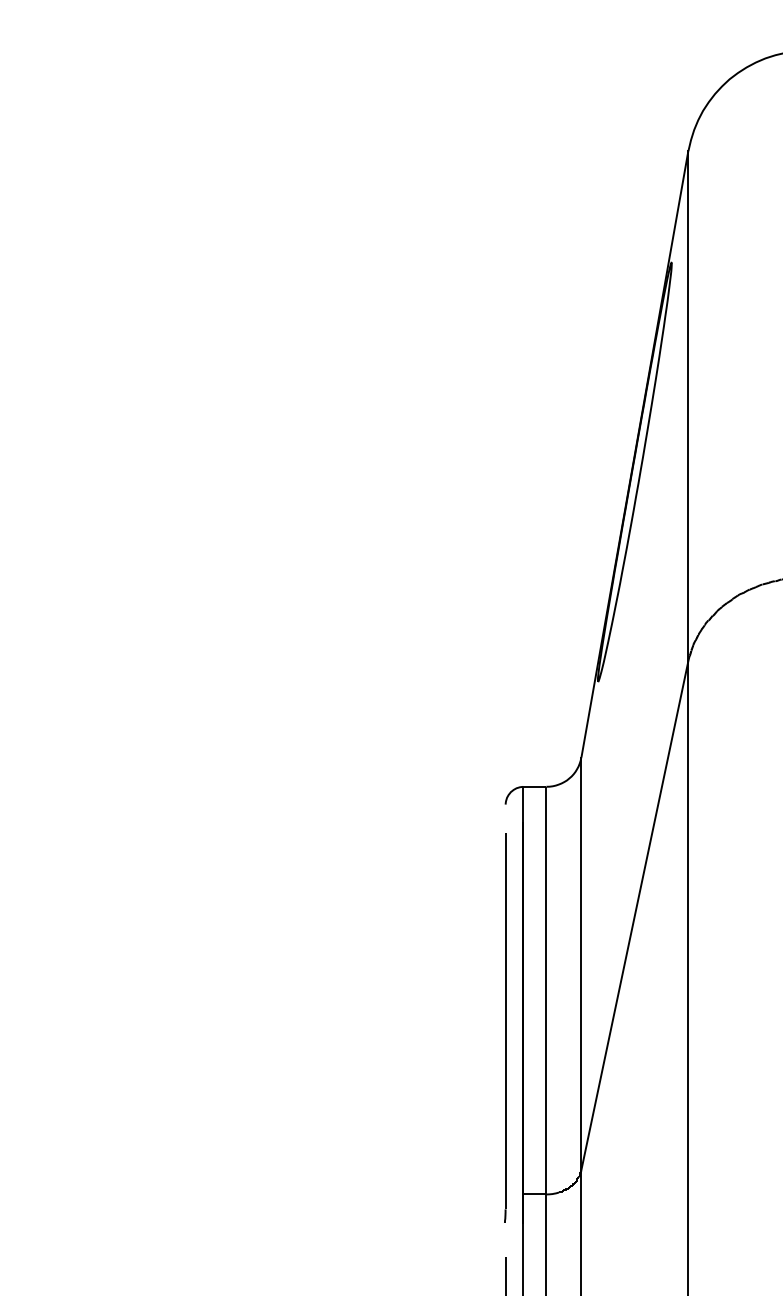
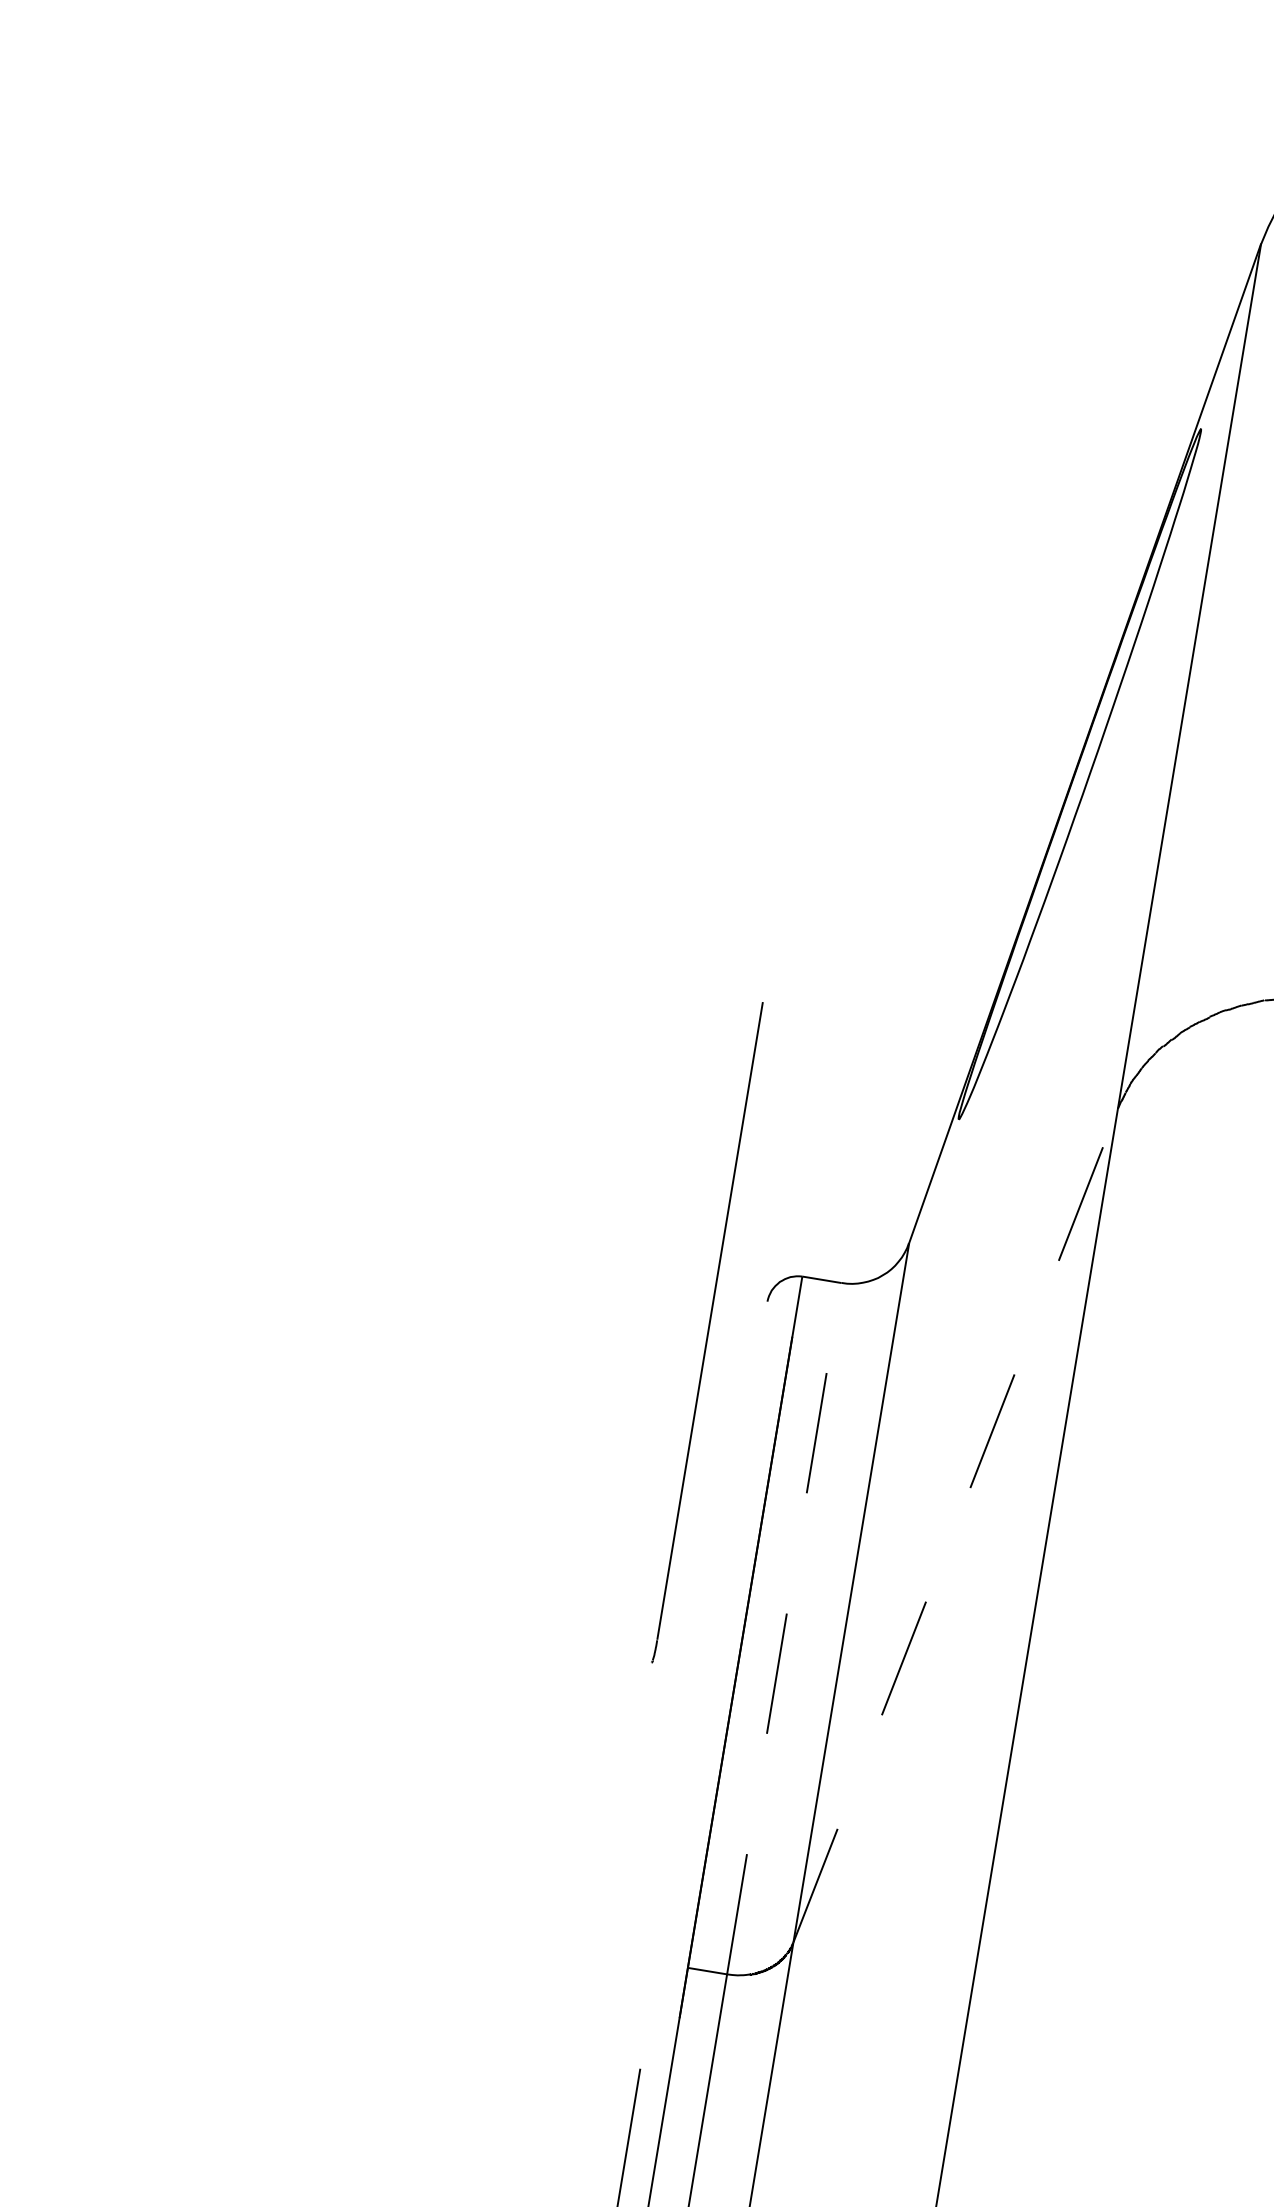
line: (635, 914) -> (956, 1524), solid -> dashed
line: (546, 990) -> (784, 1628), solid -> dashed
line: (505, 1027) -> (708, 1331), moved

